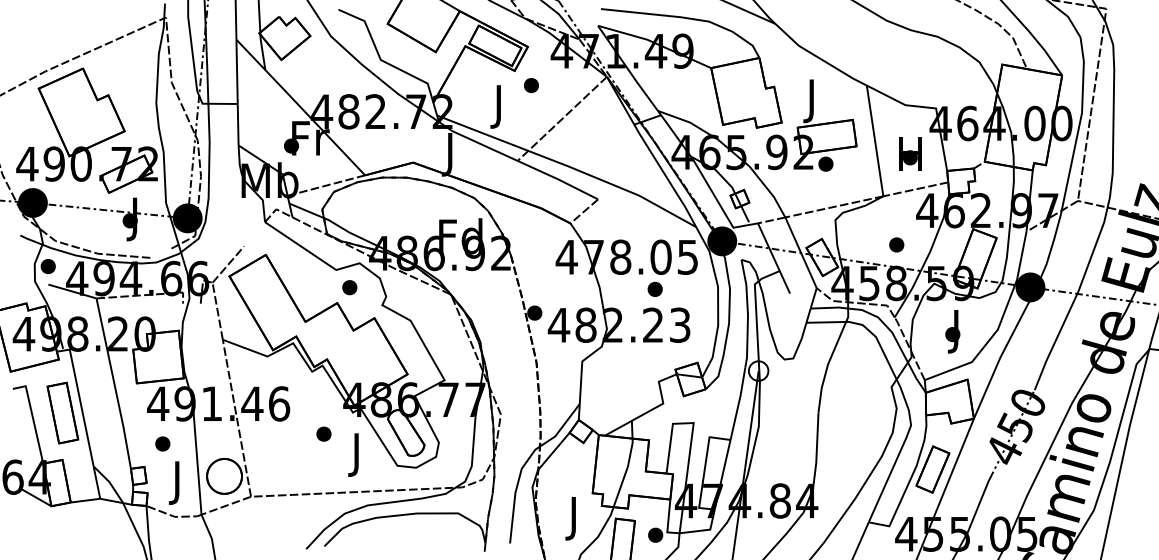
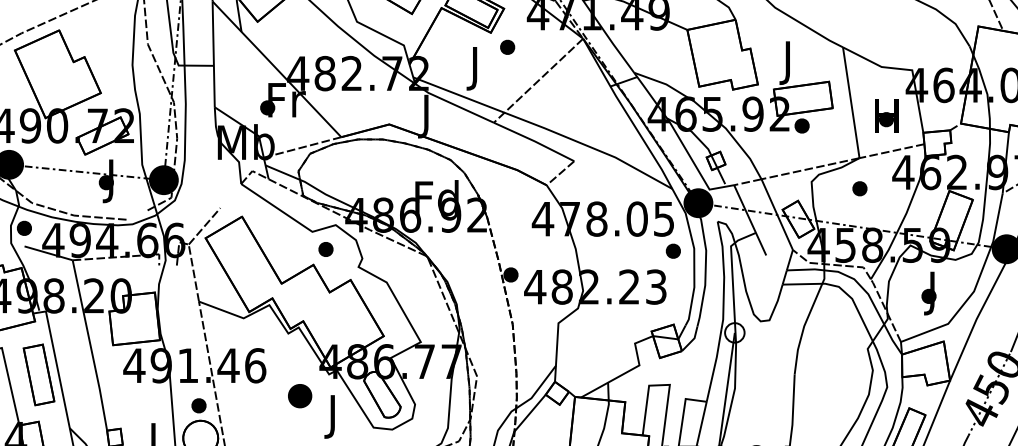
part: (896, 244) -> (859, 188), moved
part: (654, 289) -> (672, 251), moved
part: (323, 433) -> (299, 395), size x1.6
part: (162, 443) -> (198, 405), moved

